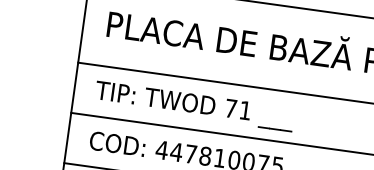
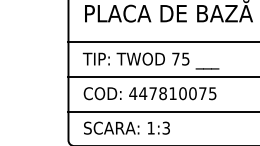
text: (245, 109) -> (185, 58), 71 -> 75

